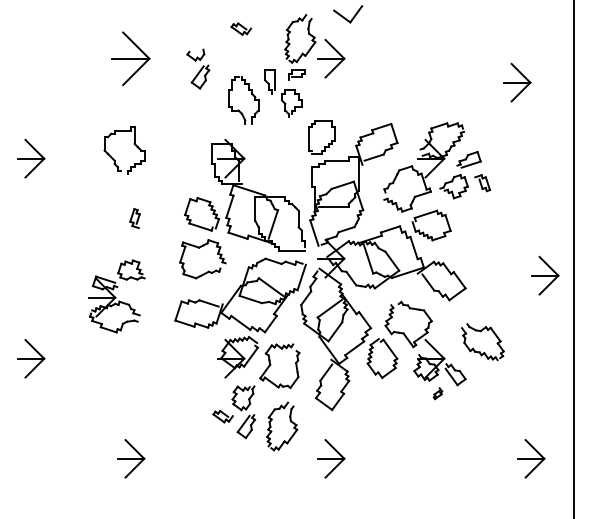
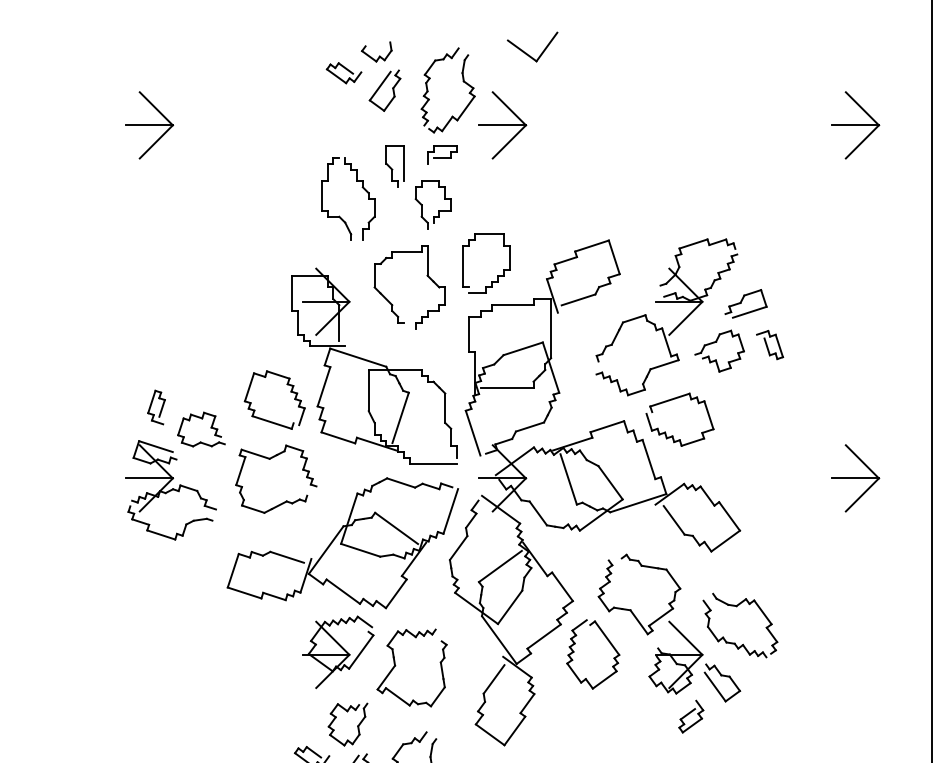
part: (131, 58) -> (150, 125), size x0.71
part: (198, 68) -> (381, 75), moved
part: (517, 82) -> (856, 125), moved
part: (133, 144) -> (425, 276), moved
part: (545, 275) -> (856, 477), moved
part: (116, 296) -> (175, 476), moved
part: (480, 351) -> (736, 642), moved
part: (437, 393) -> (690, 716), size x1.67

